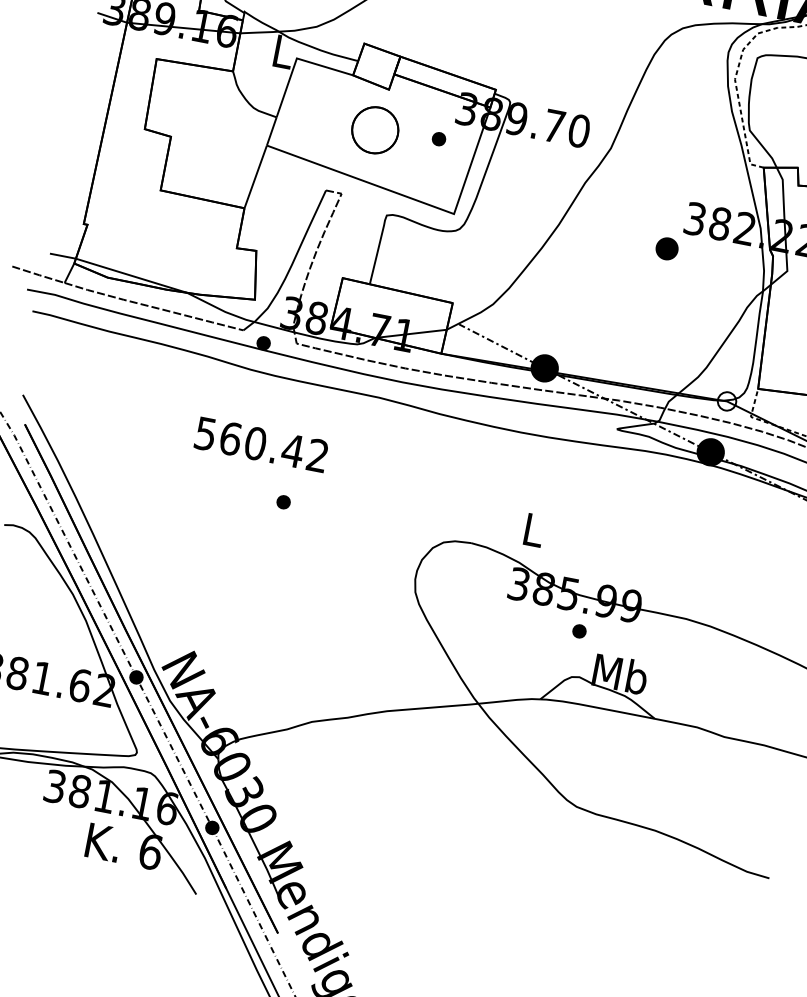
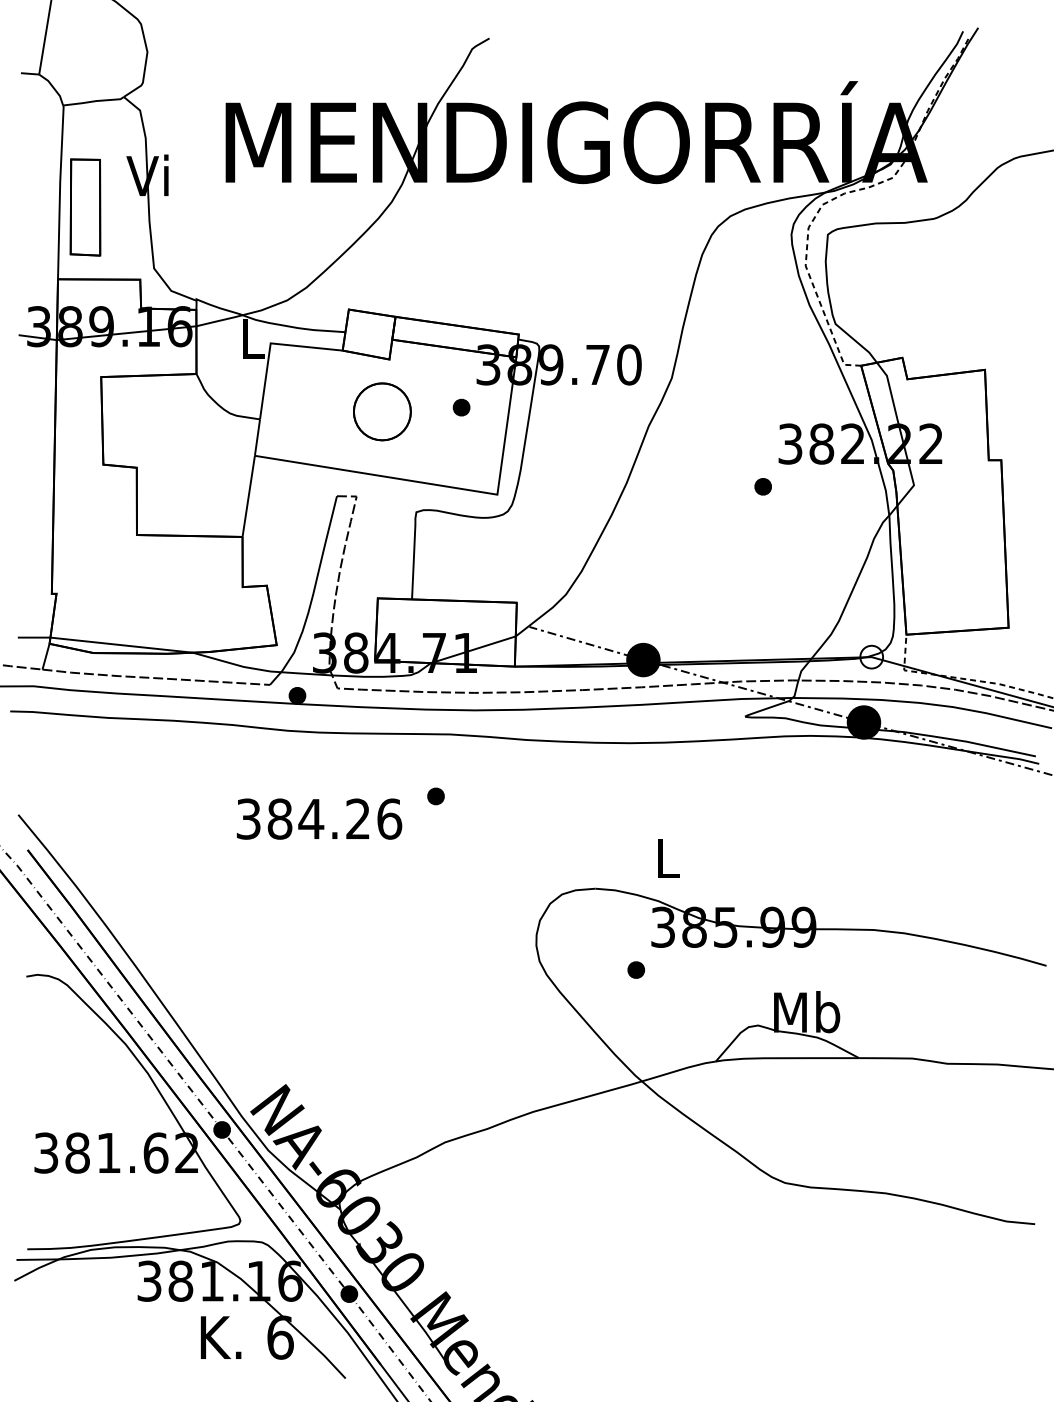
part: (666, 248) -> (762, 486), size x0.62
text: (262, 444) -> (319, 818), 560.42 -> 384.26
part: (283, 502) -> (435, 796), moved
part: (578, 630) -> (635, 969), moved

